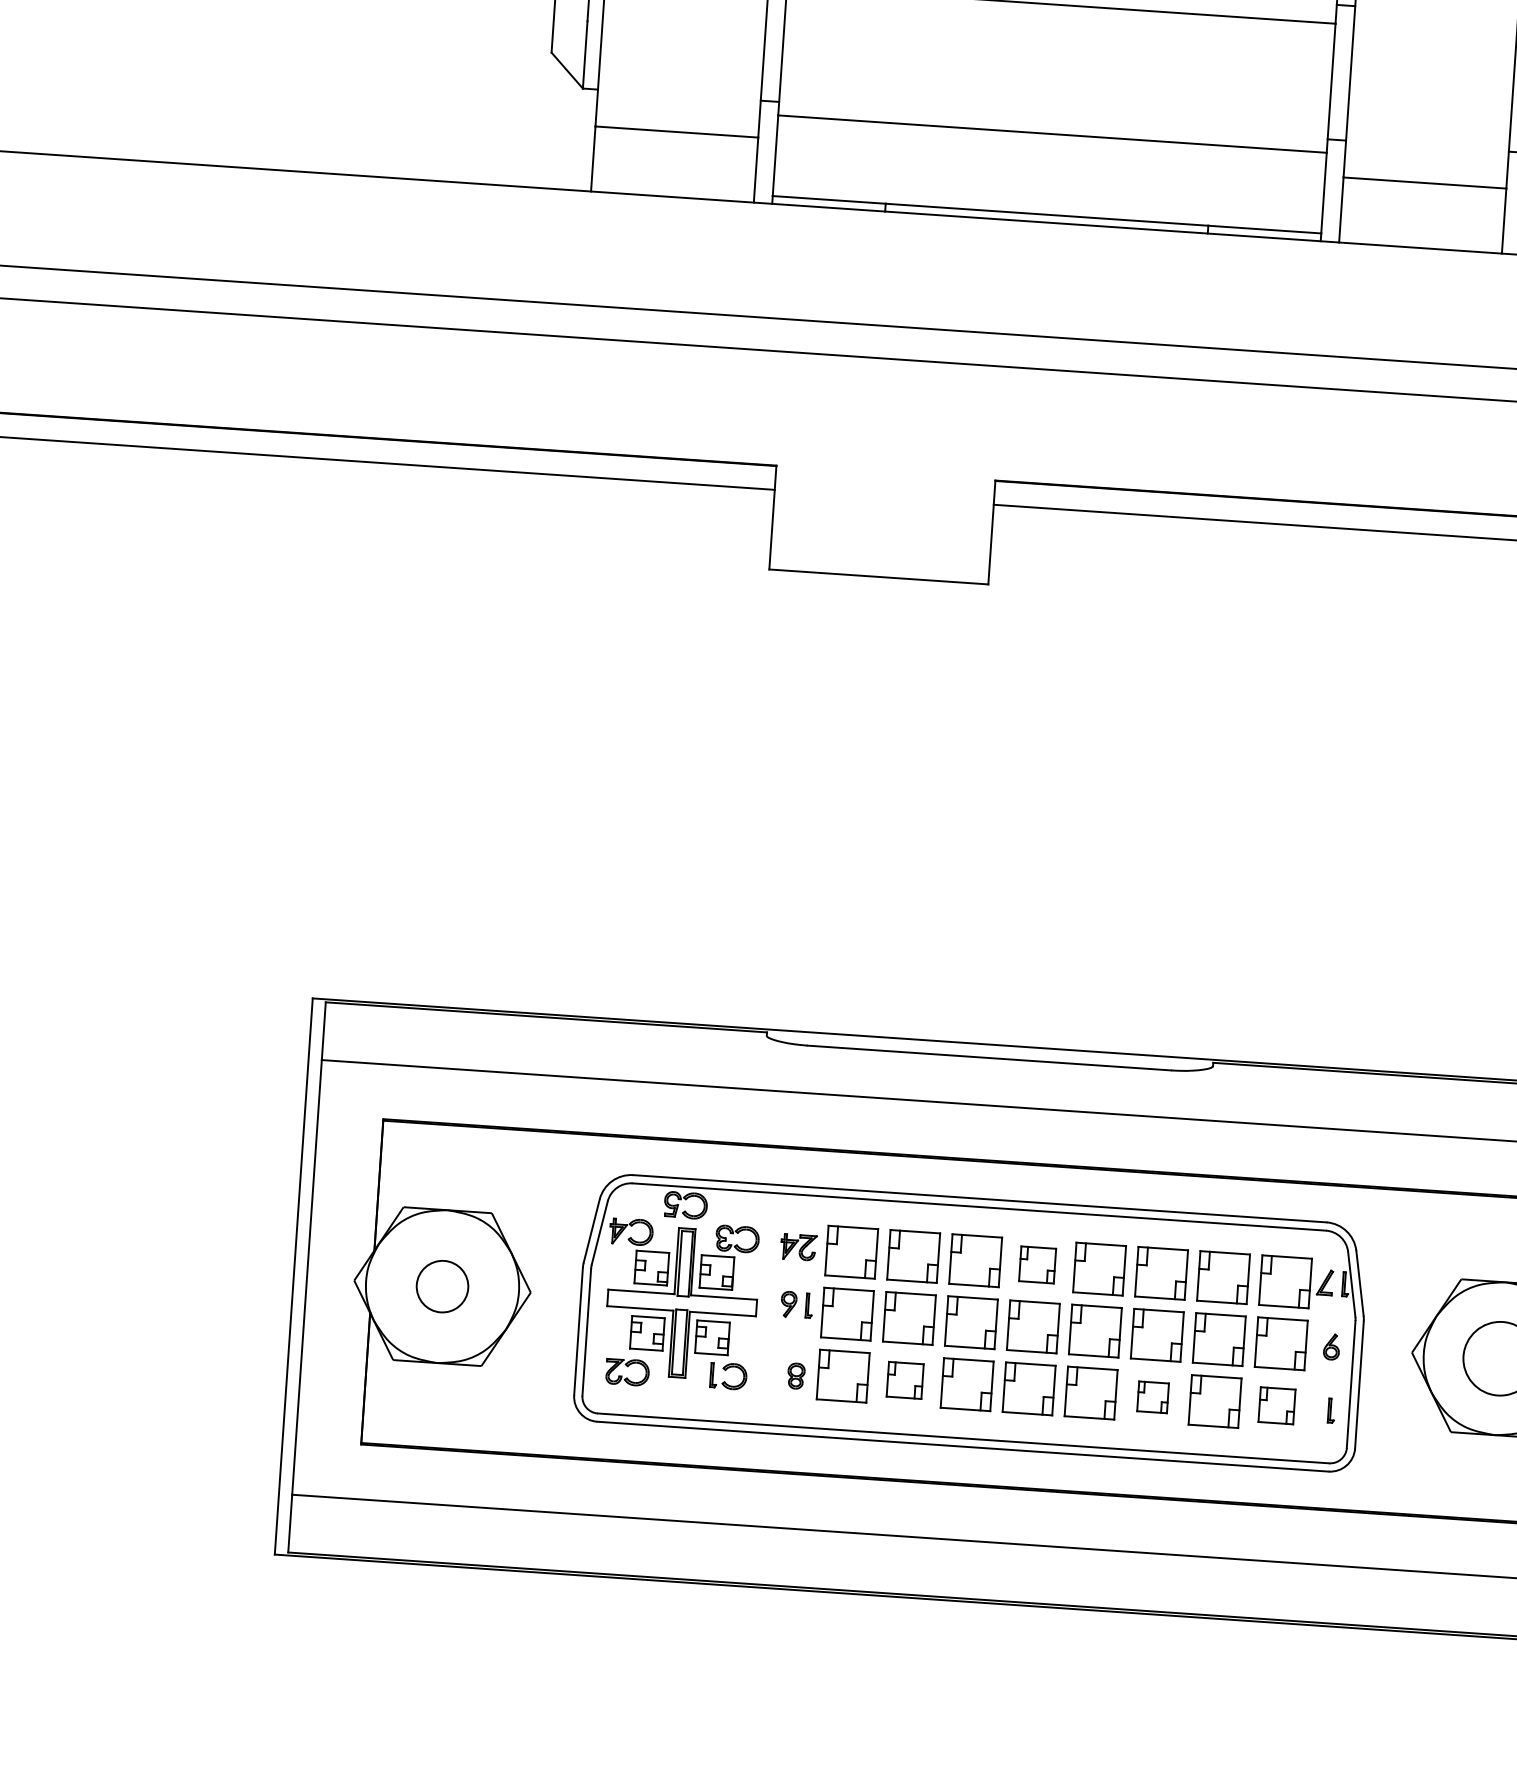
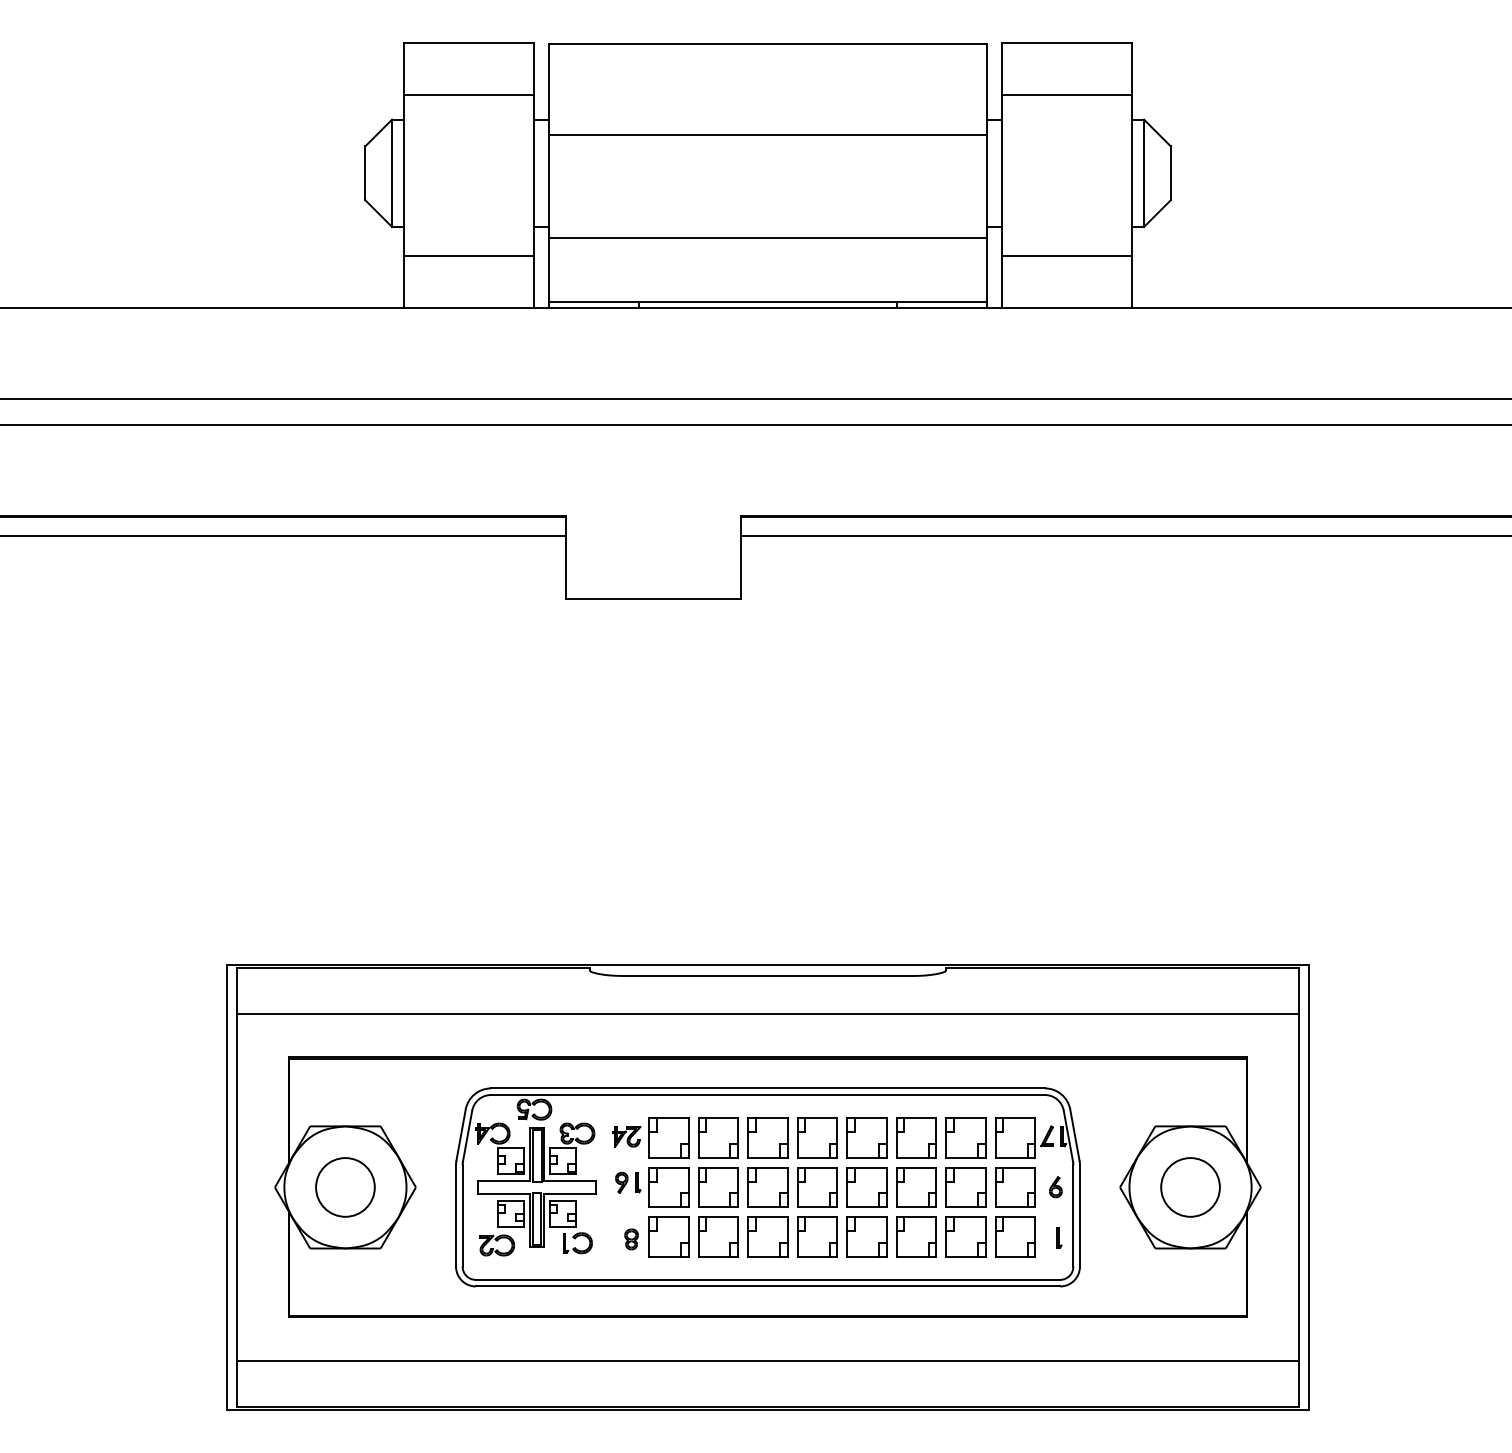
part: (1037, 1264) -> (817, 1137), size x1.43
circle: (442, 1286) -> (345, 1187), size x1.43
part: (905, 1379) -> (718, 1236), size x1.43
part: (1153, 1396) -> (916, 1236), size x1.67
part: (1276, 1405) -> (1015, 1236), size x1.43

